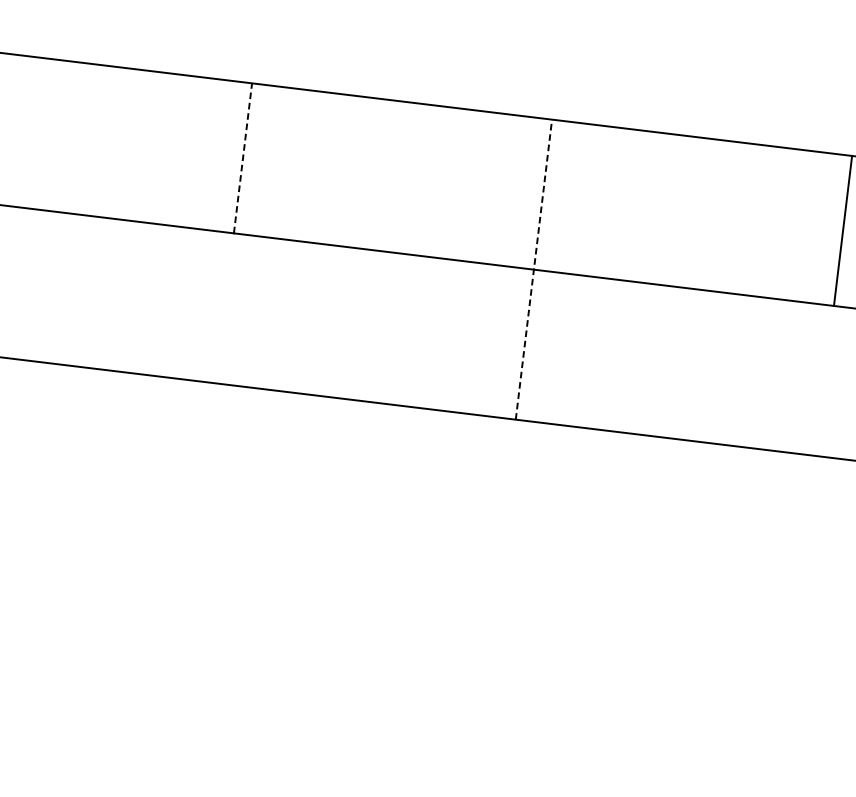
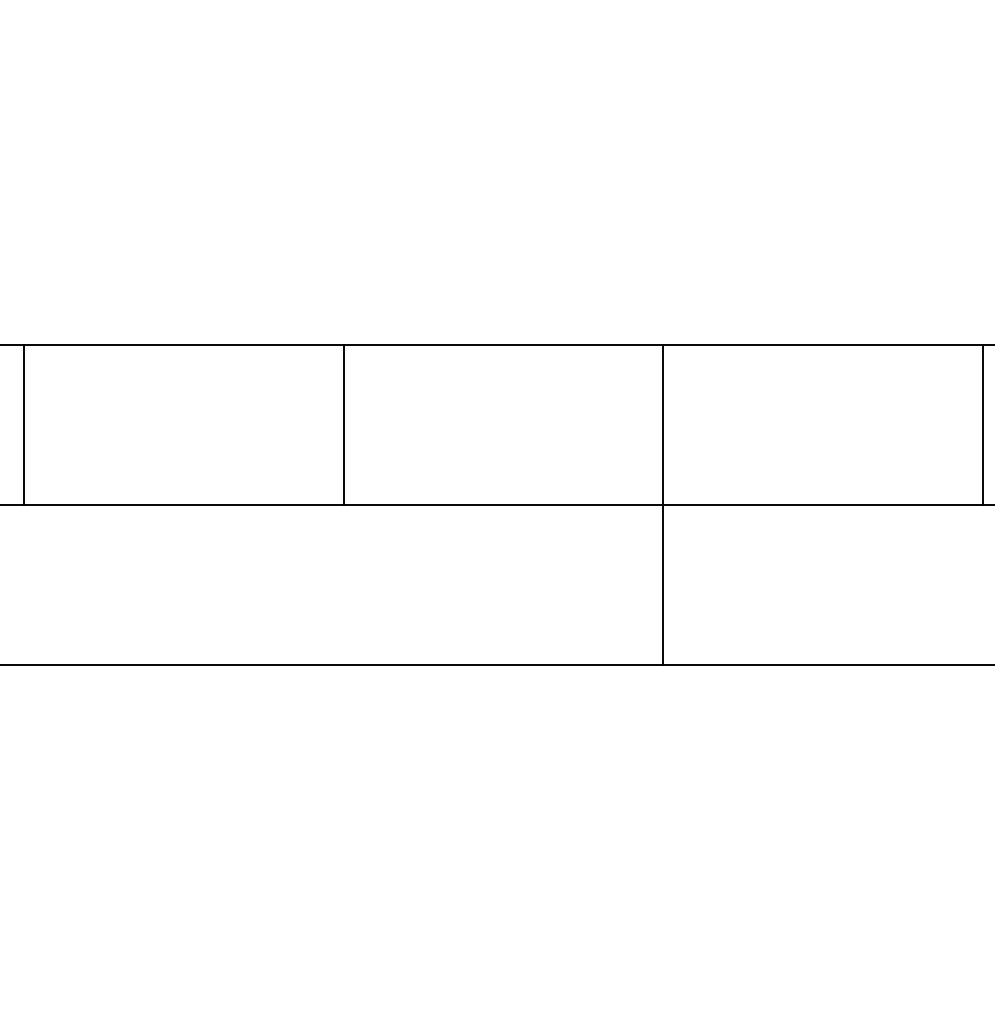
line: (242, 158) -> (343, 425), dashed -> solid
line: (534, 270) -> (663, 505), dashed -> solid

